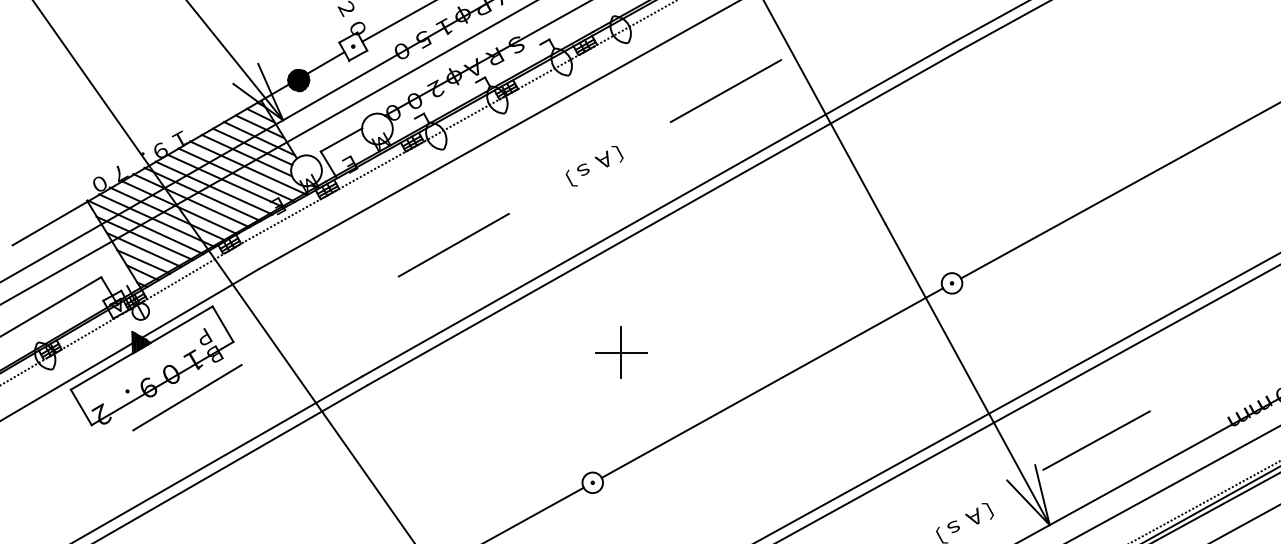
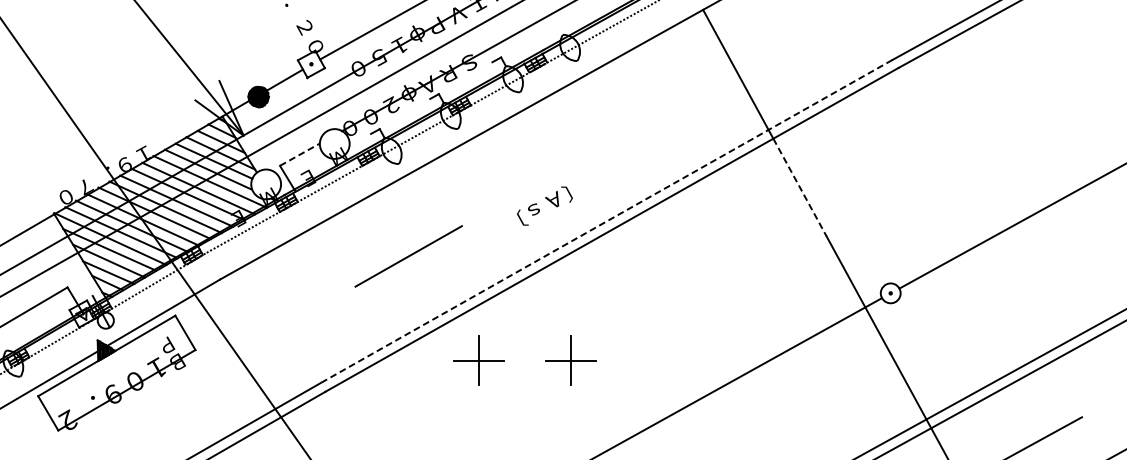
line: (725, 91) -> (671, 107), removed
line: (341, 139) -> (300, 154), solid -> dashed
text: (594, 166) -> (544, 206), moved
line: (858, 174) -> (800, 188), solid -> dashed
line: (657, 209) -> (605, 221), solid -> dashed
part: (526, 352) -> (478, 360), added
line: (187, 397) -> (151, 403), removed

